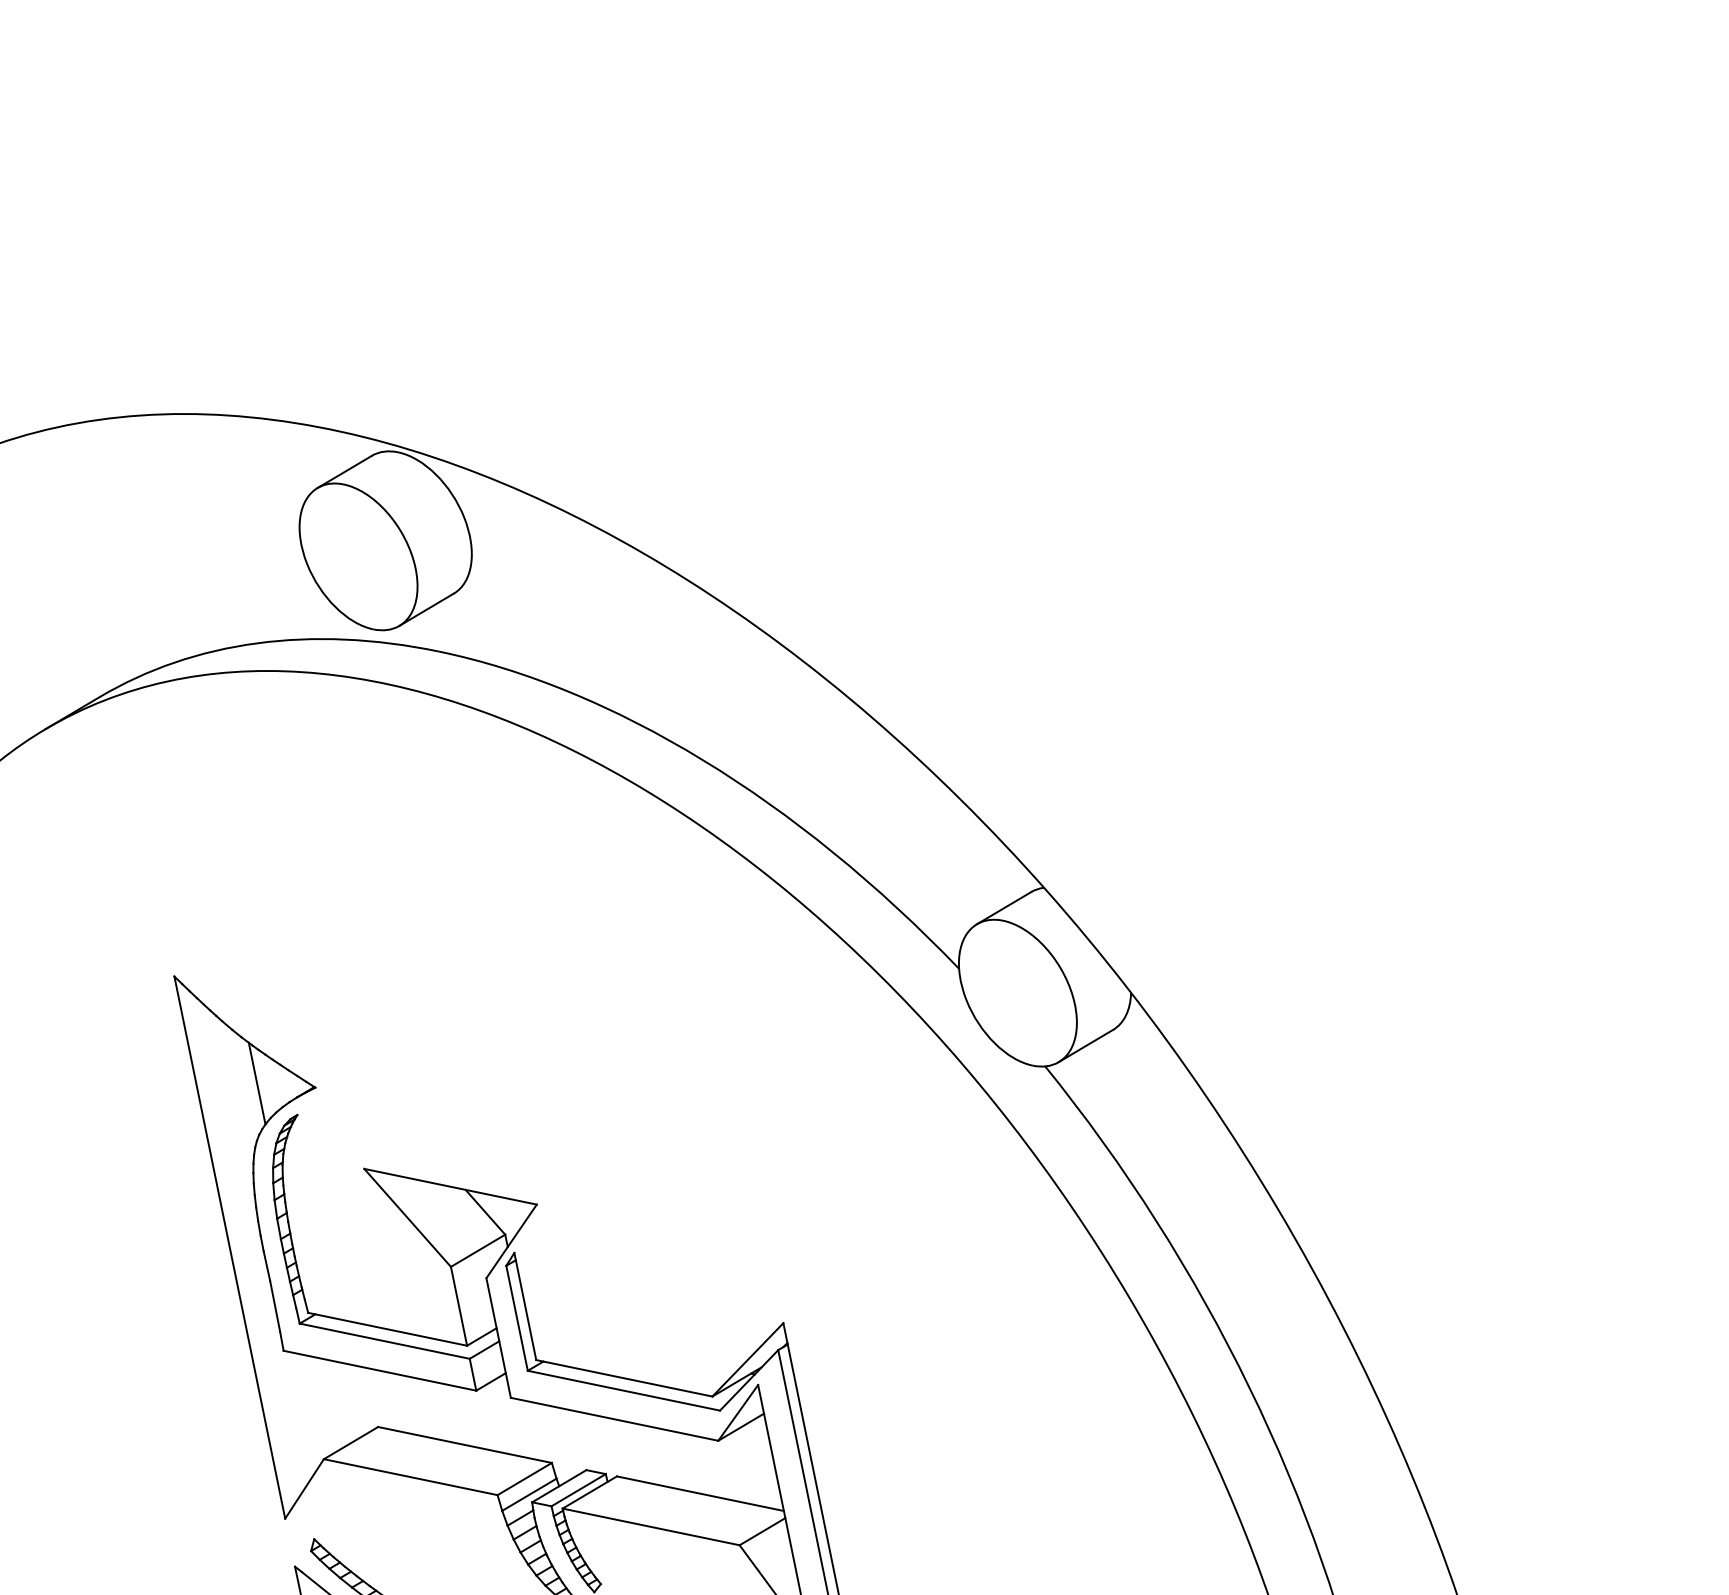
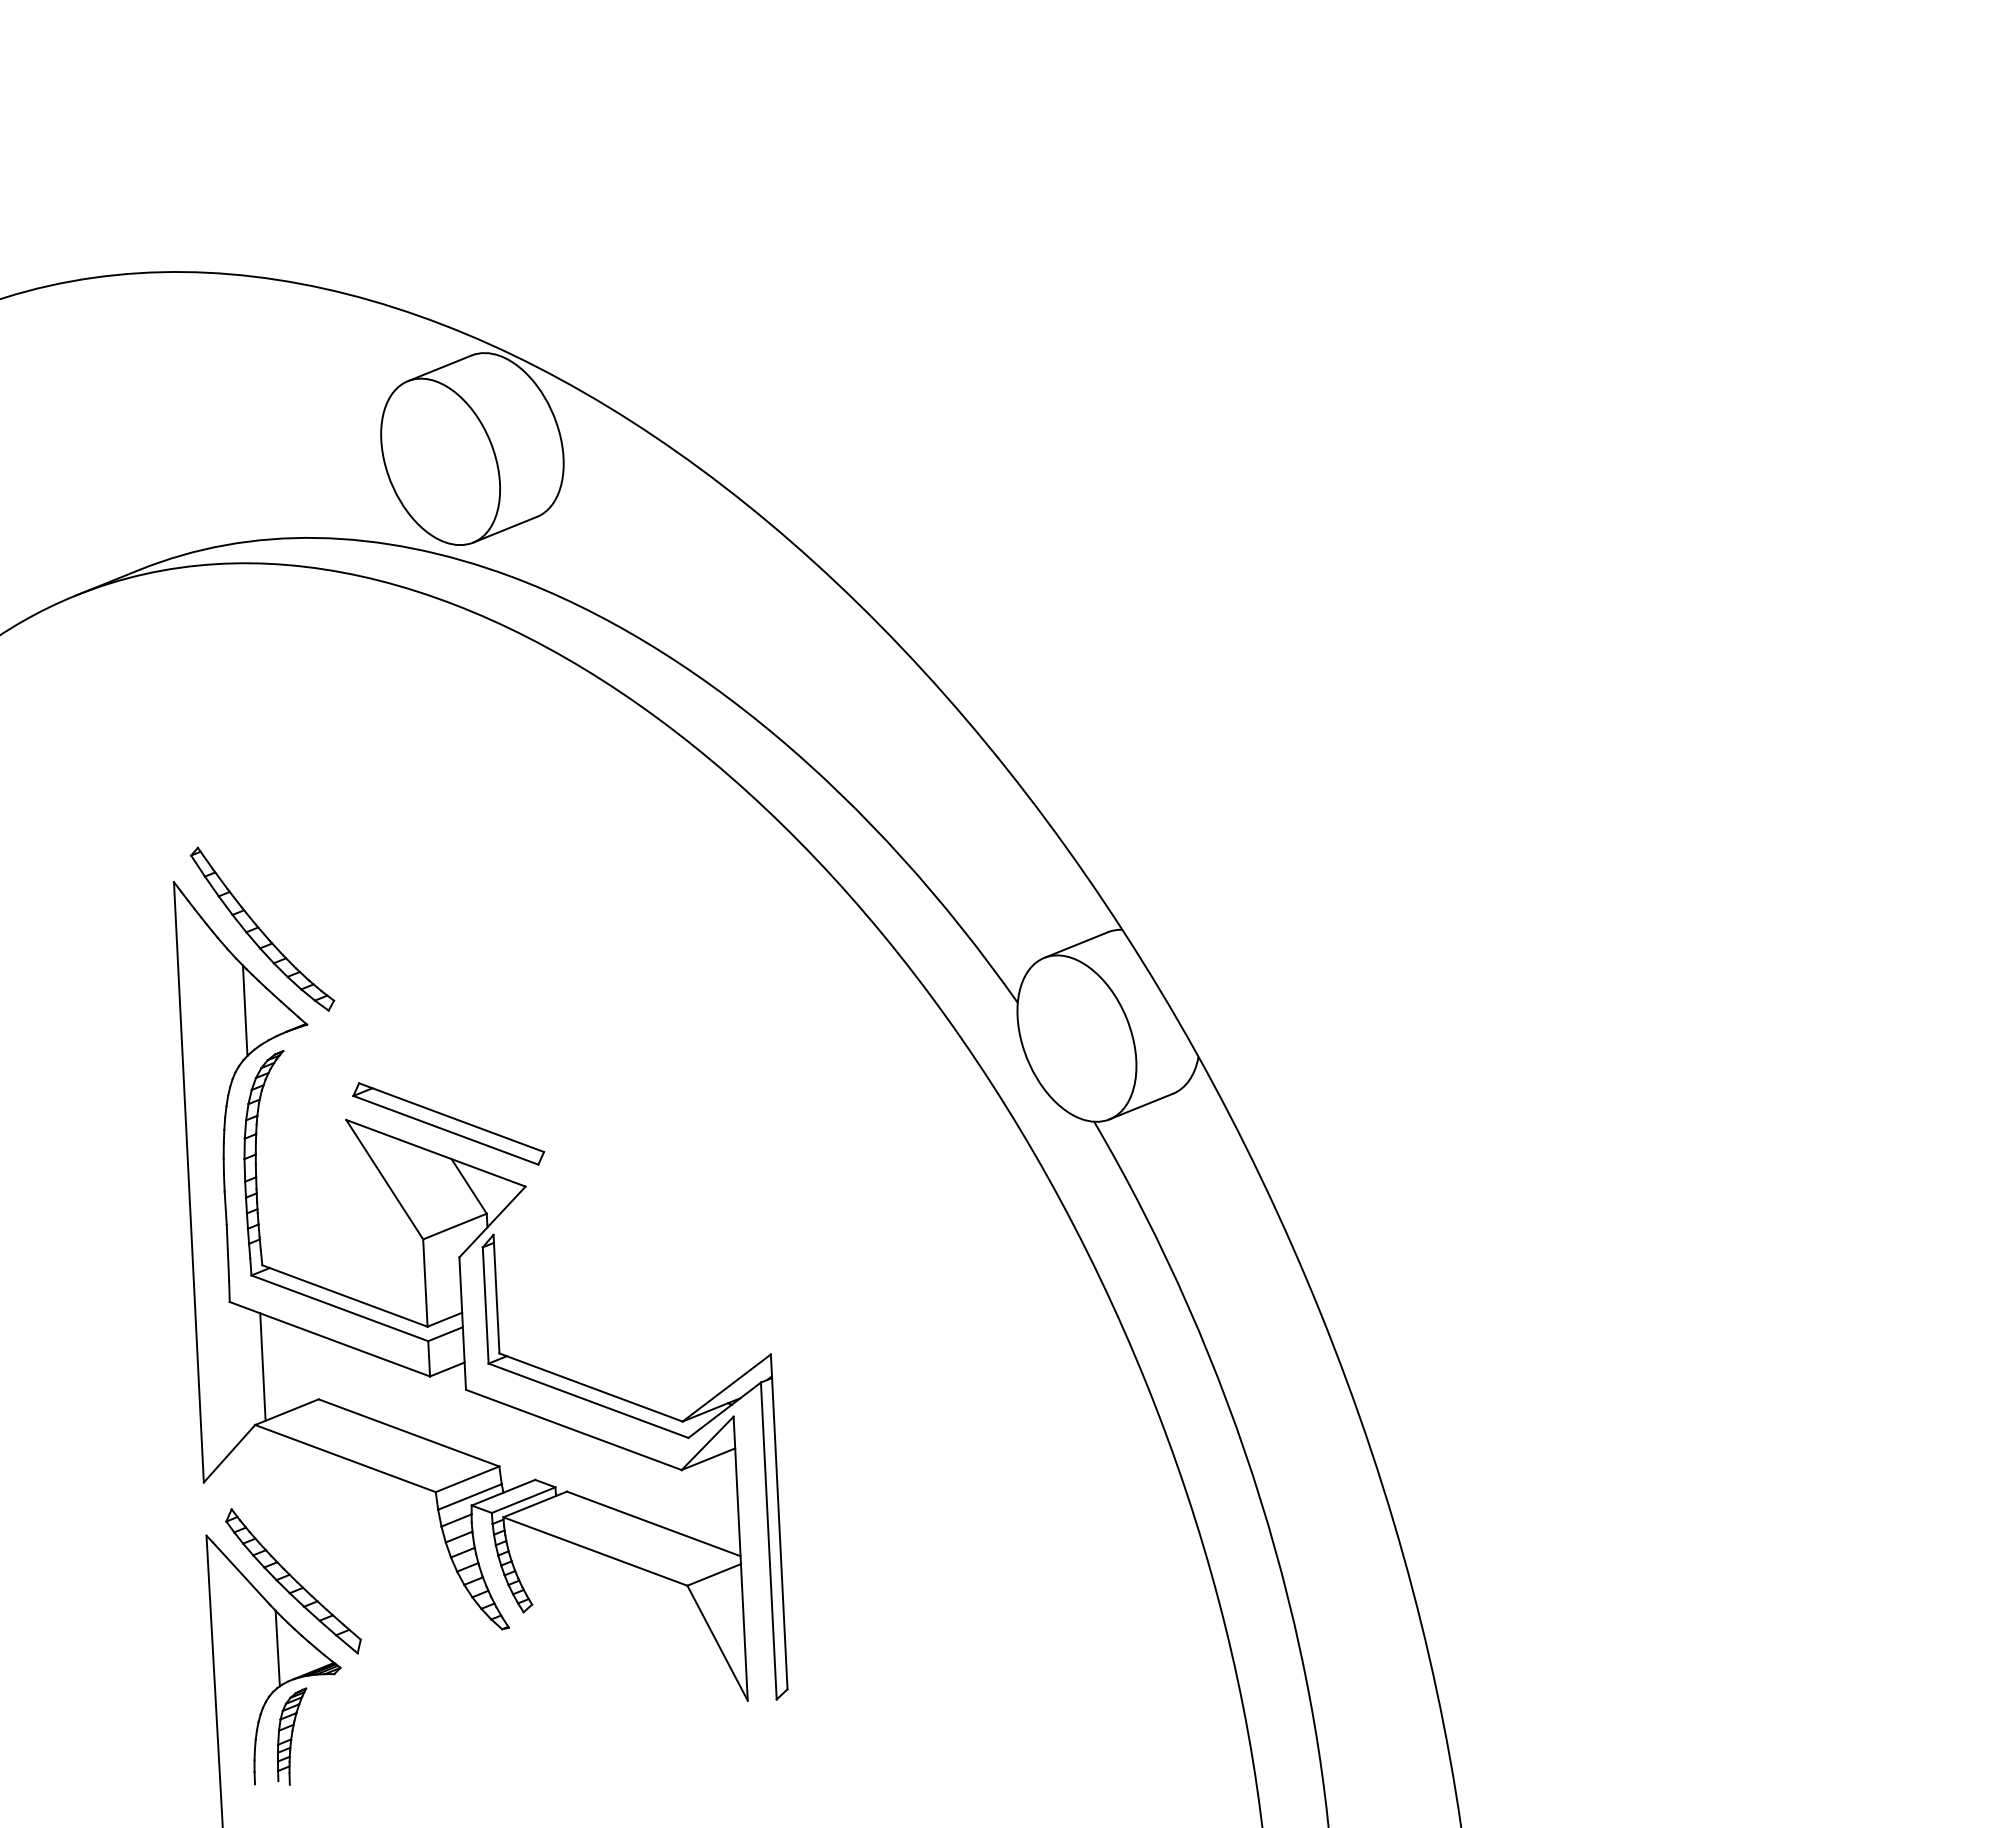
part: (261, 1006) -> (262, 928), added
part: (457, 1157) -> (448, 1123), added
line: (322, 1404) -> (262, 1366), added

